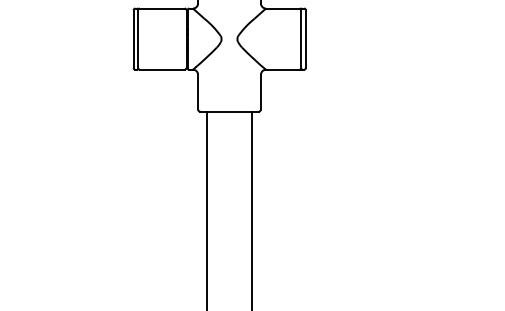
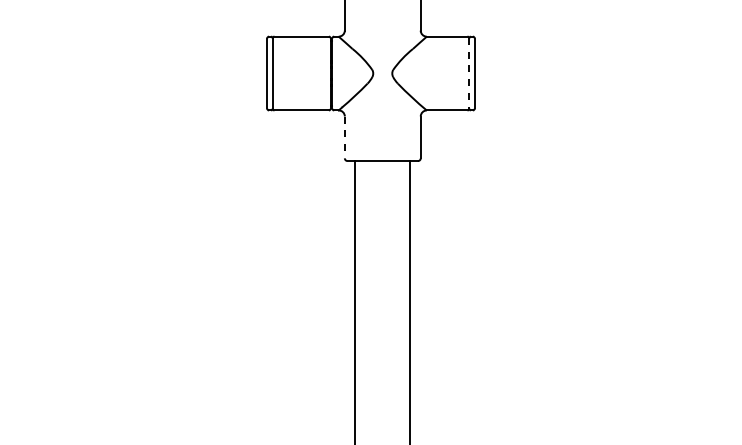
line: (301, 39) -> (469, 73), solid -> dashed
line: (197, 92) -> (344, 137), solid -> dashed

